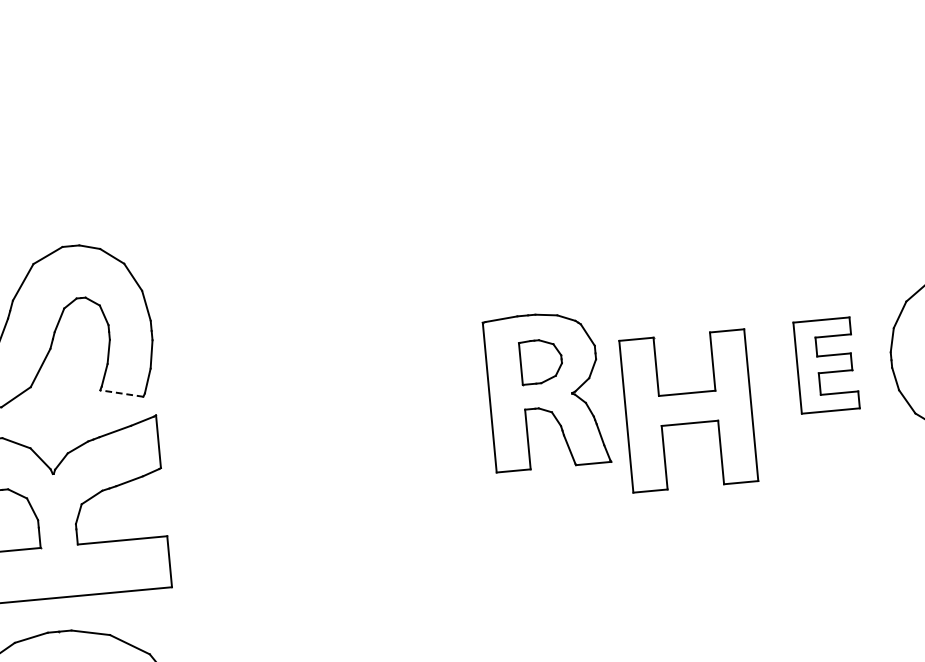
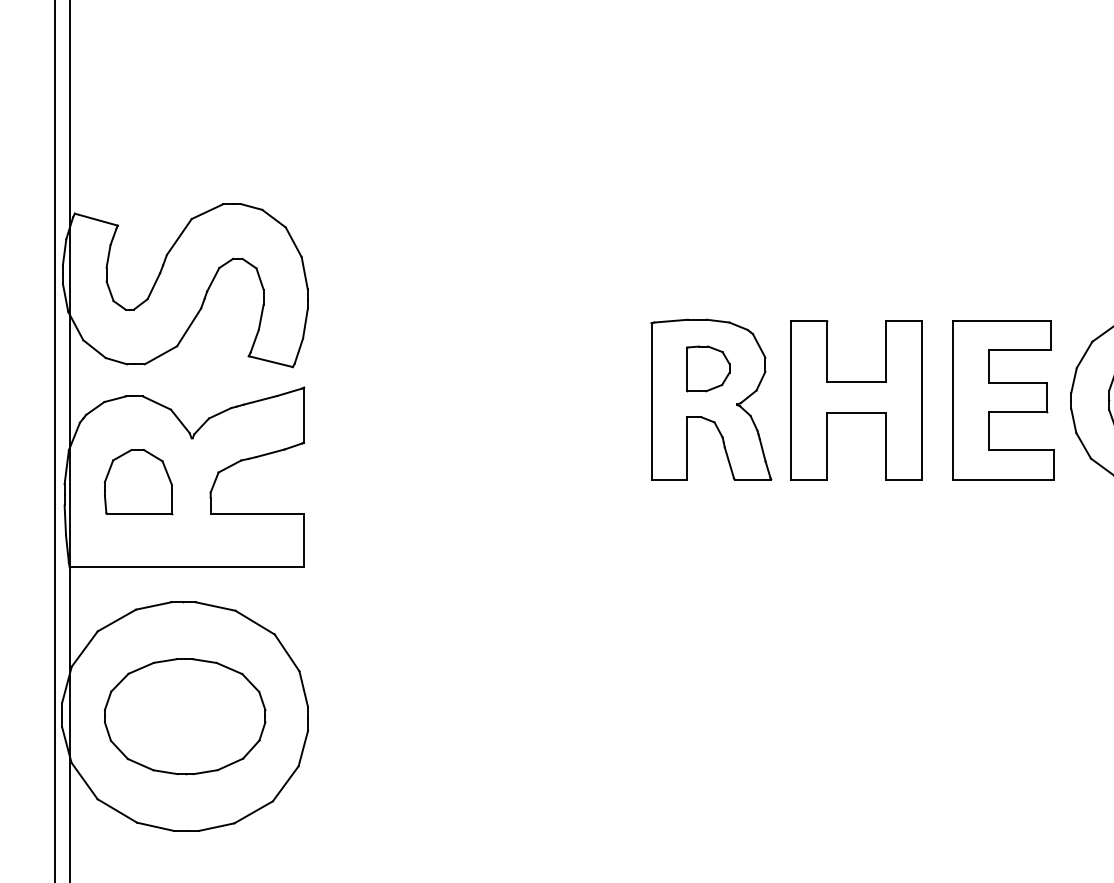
part: (826, 365) -> (1003, 400), size x1.67
line: (121, 393) -> (270, 361), dashed -> solid
part: (688, 411) -> (856, 400), moved

